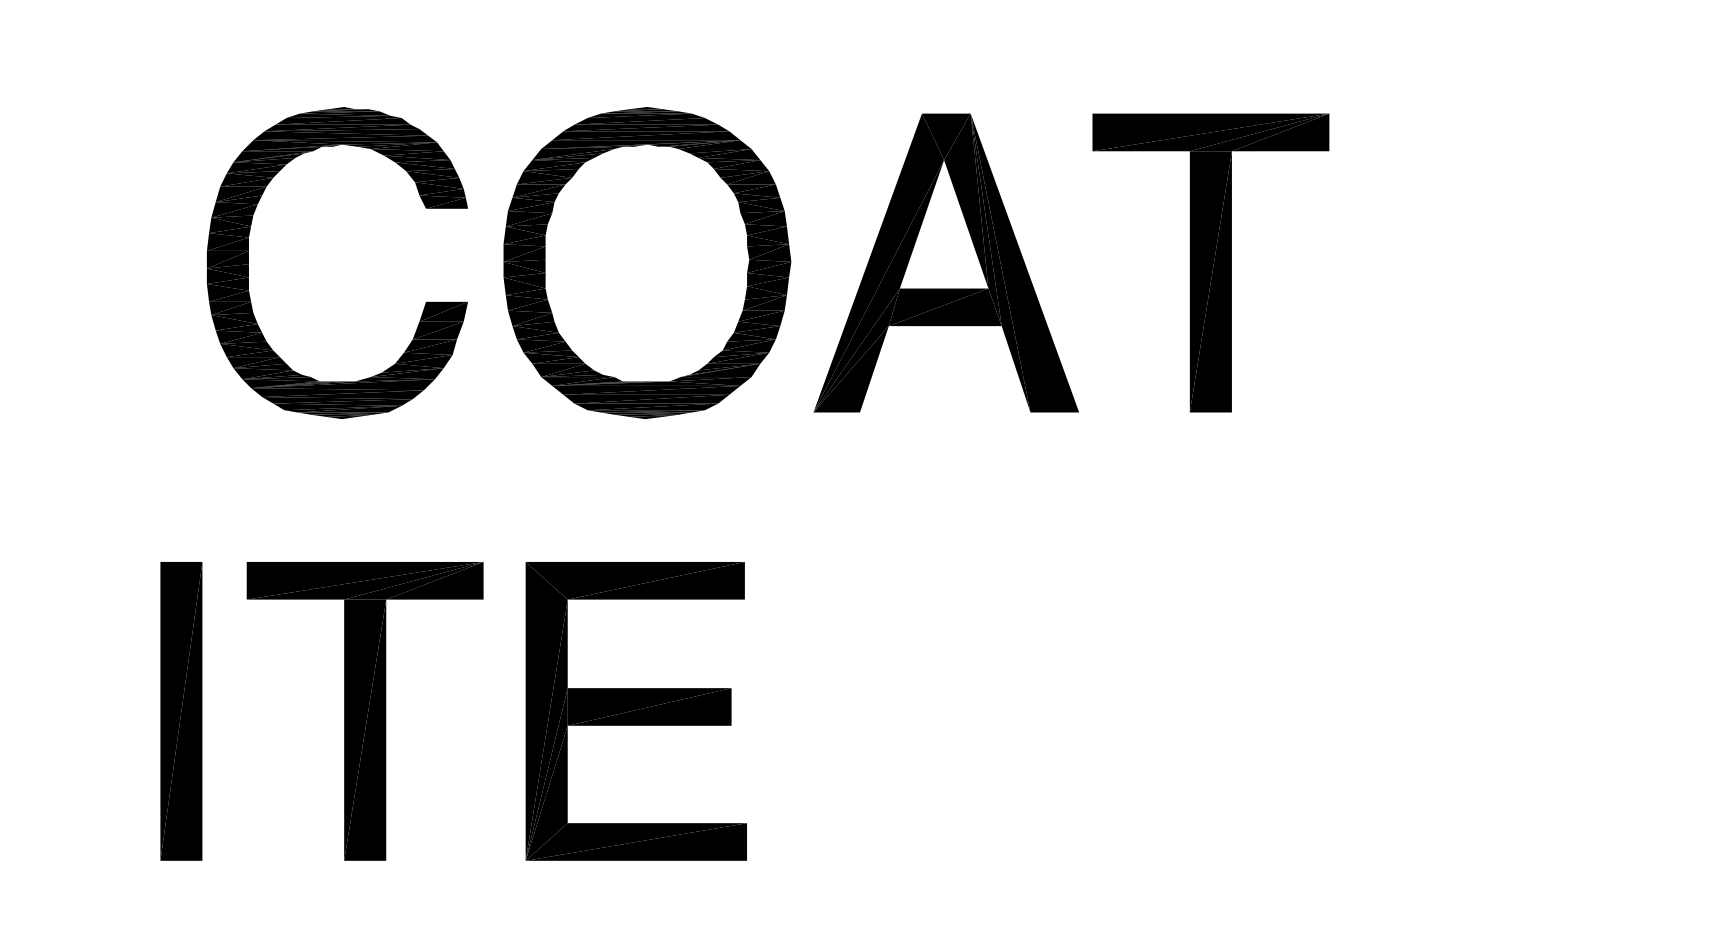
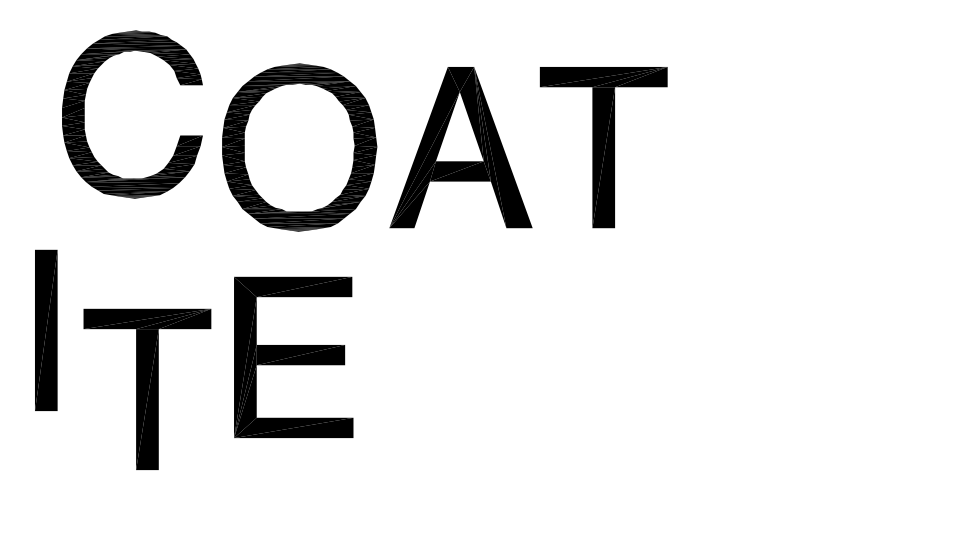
part: (248, 262) -> (84, 114), moved
part: (181, 709) -> (46, 329), moved
part: (635, 709) -> (293, 356), moved

